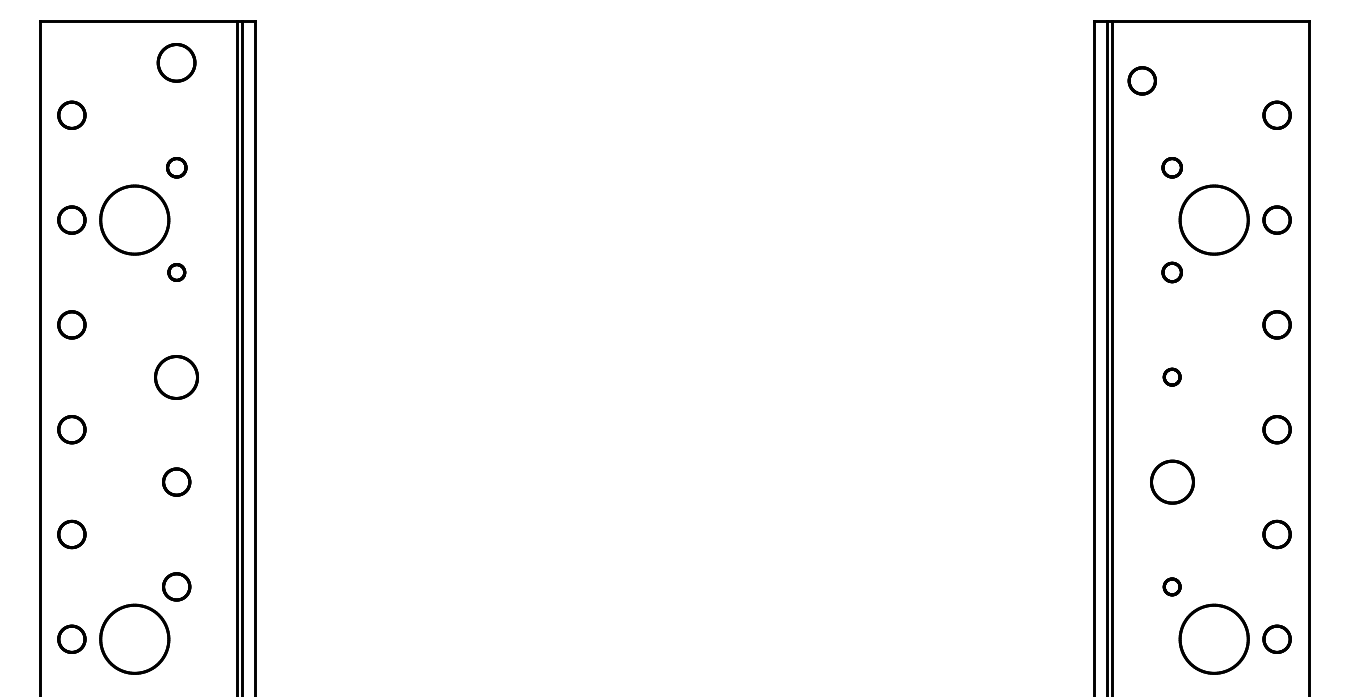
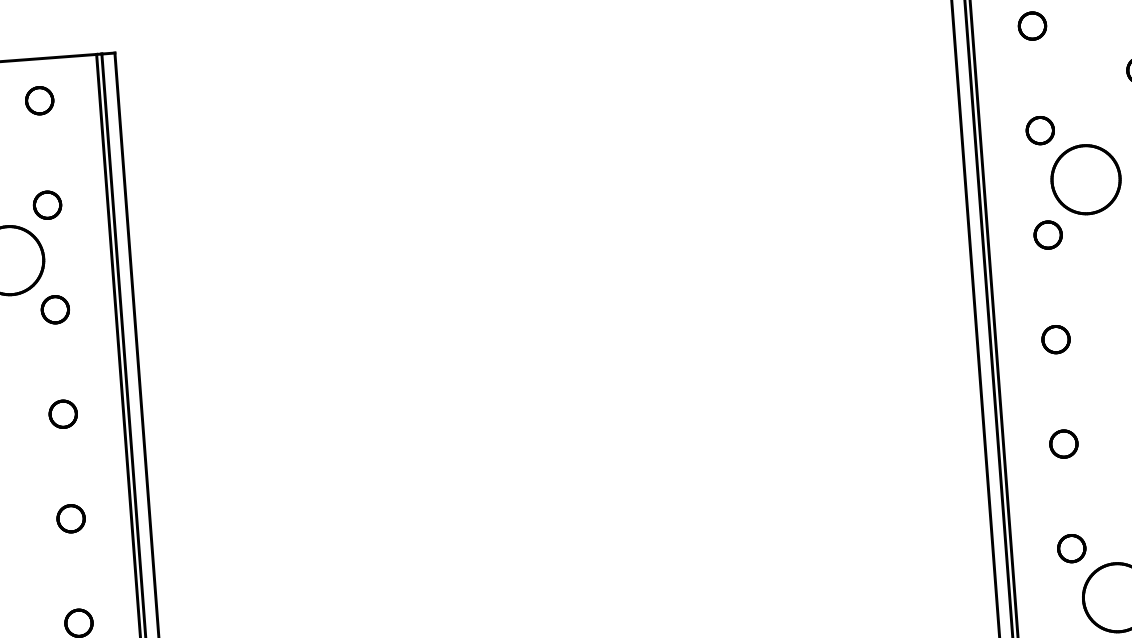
part: (176, 62) -> (39, 100), size x0.71
part: (1141, 80) -> (1031, 25), moved
part: (176, 167) -> (47, 205), size x1.43
part: (1171, 167) -> (1039, 130), size x1.43
part: (176, 272) -> (55, 309), size x1.67
part: (1171, 272) -> (1047, 235), size x1.43
part: (176, 376) -> (63, 413), size x0.62
part: (1171, 376) -> (1055, 338), size x1.67
part: (1171, 481) -> (1063, 443), size x0.62
part: (1171, 586) -> (1070, 548), size x1.67

